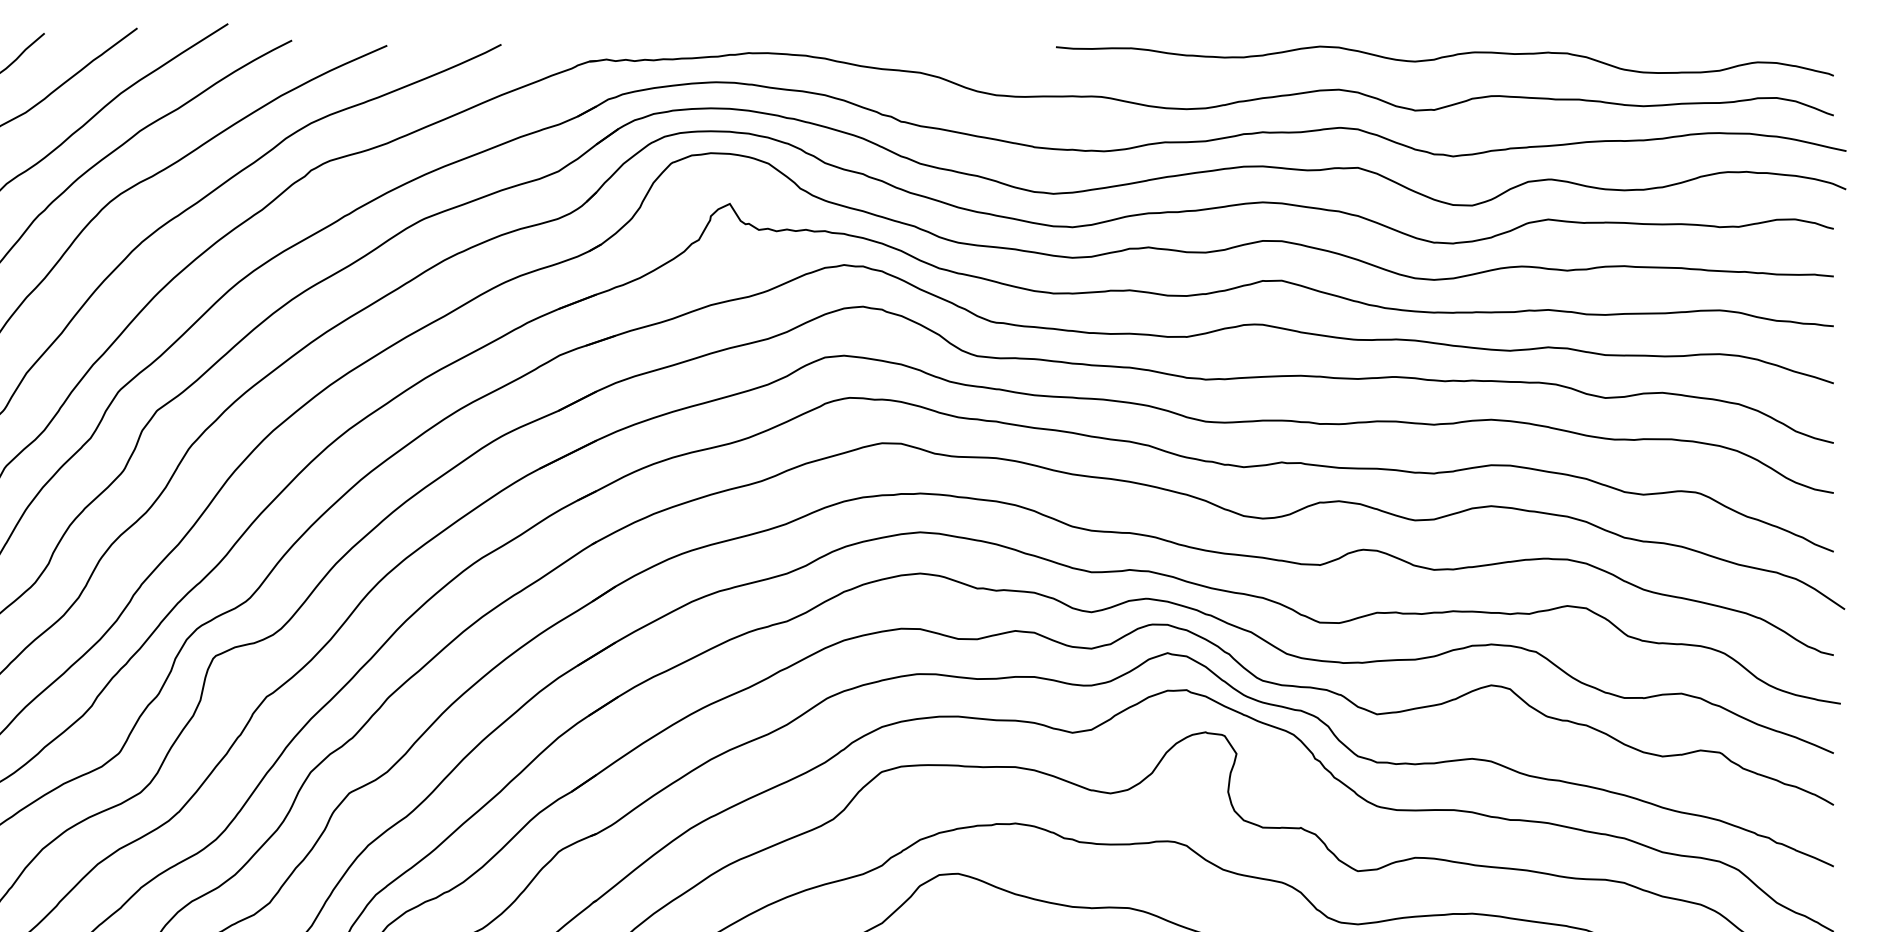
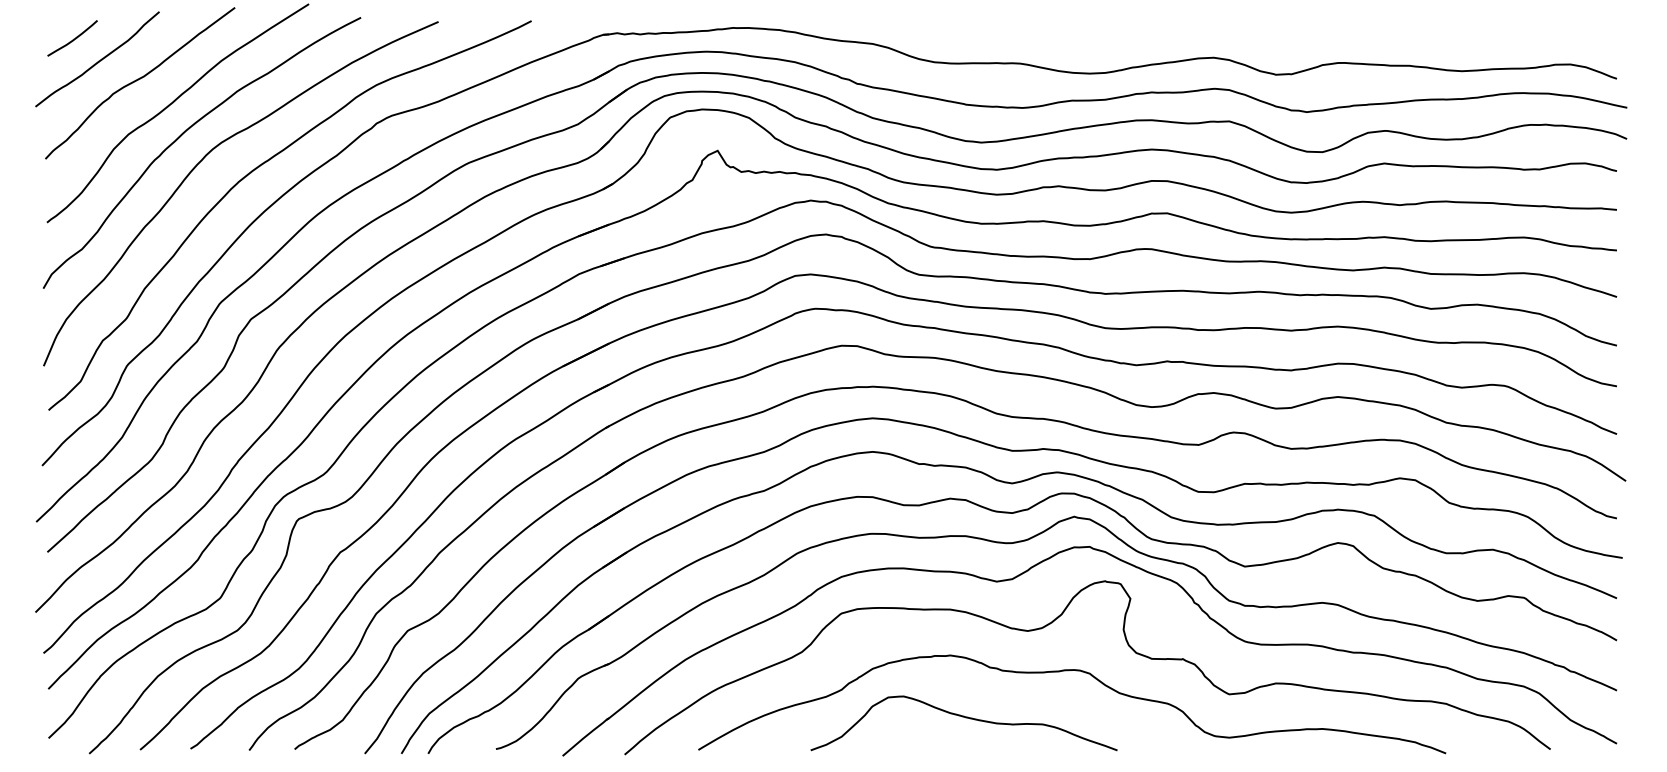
curve: (1444, 58) -> (1299, 32), removed

